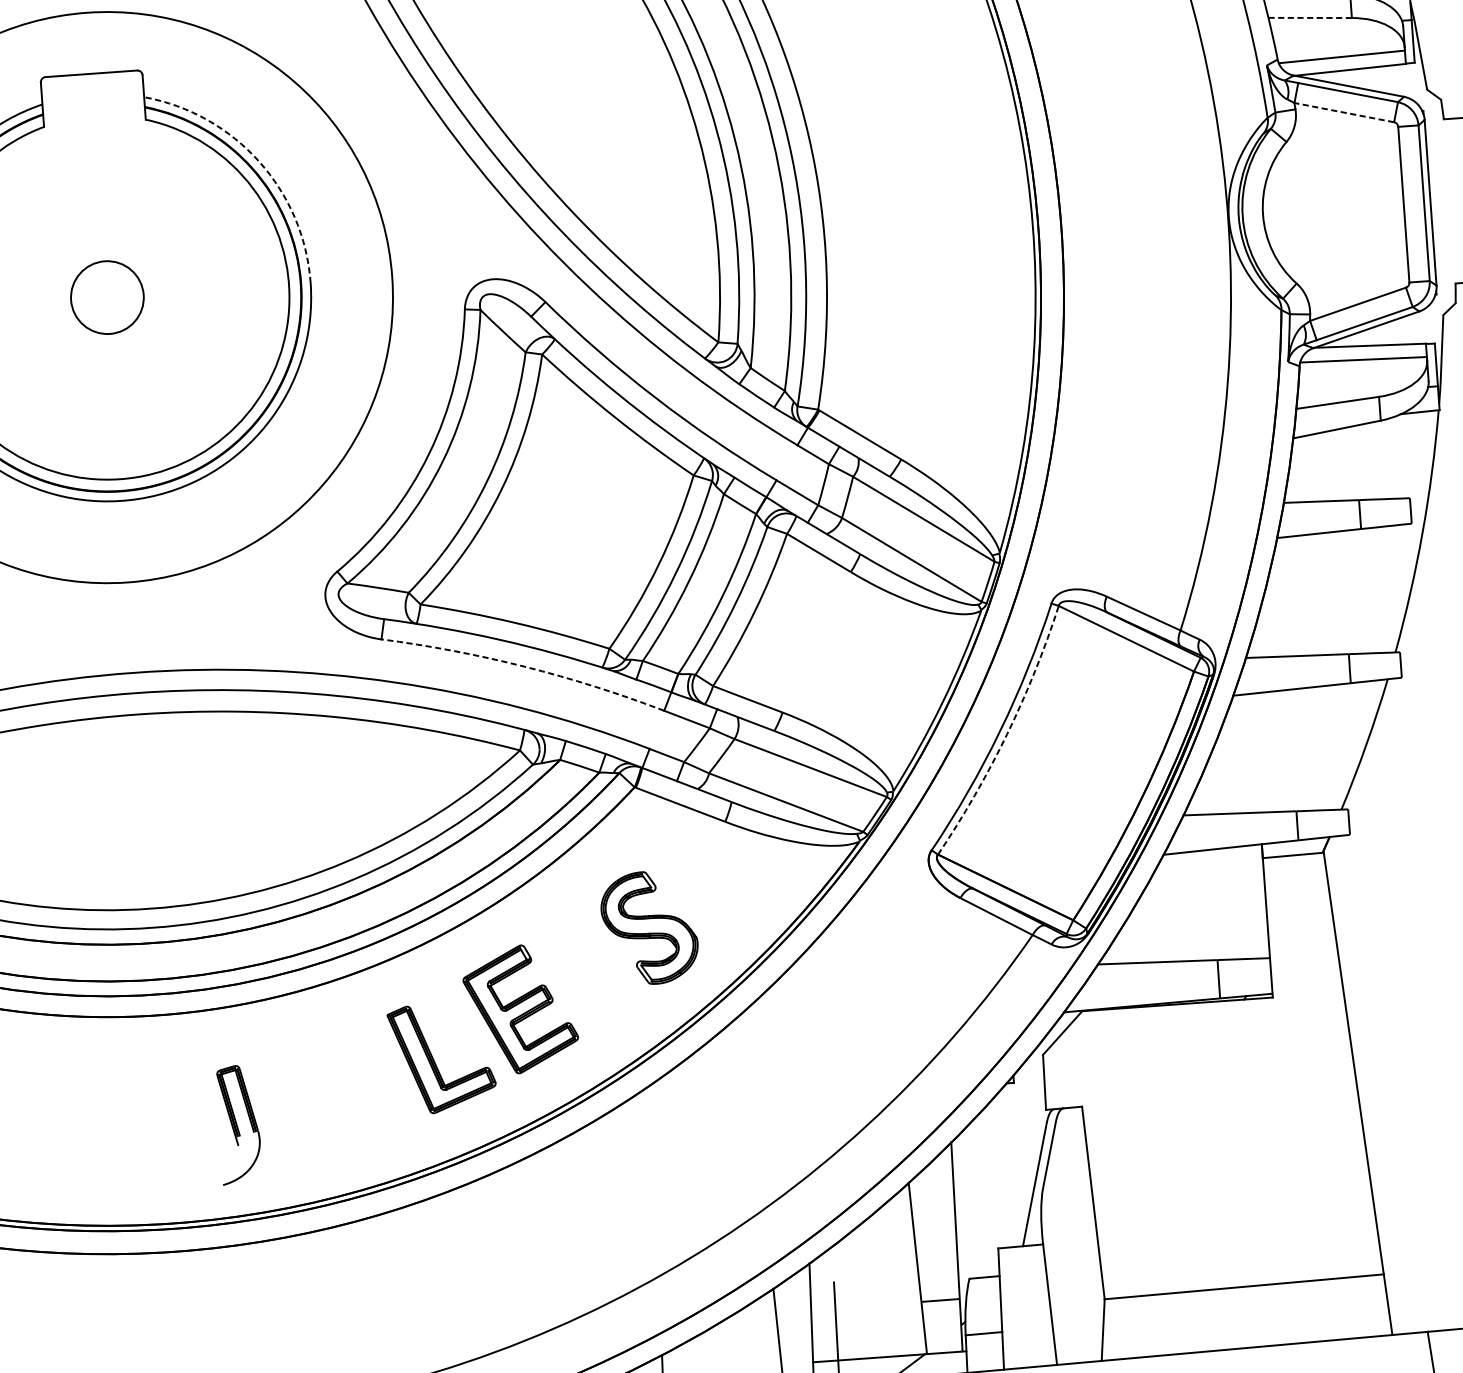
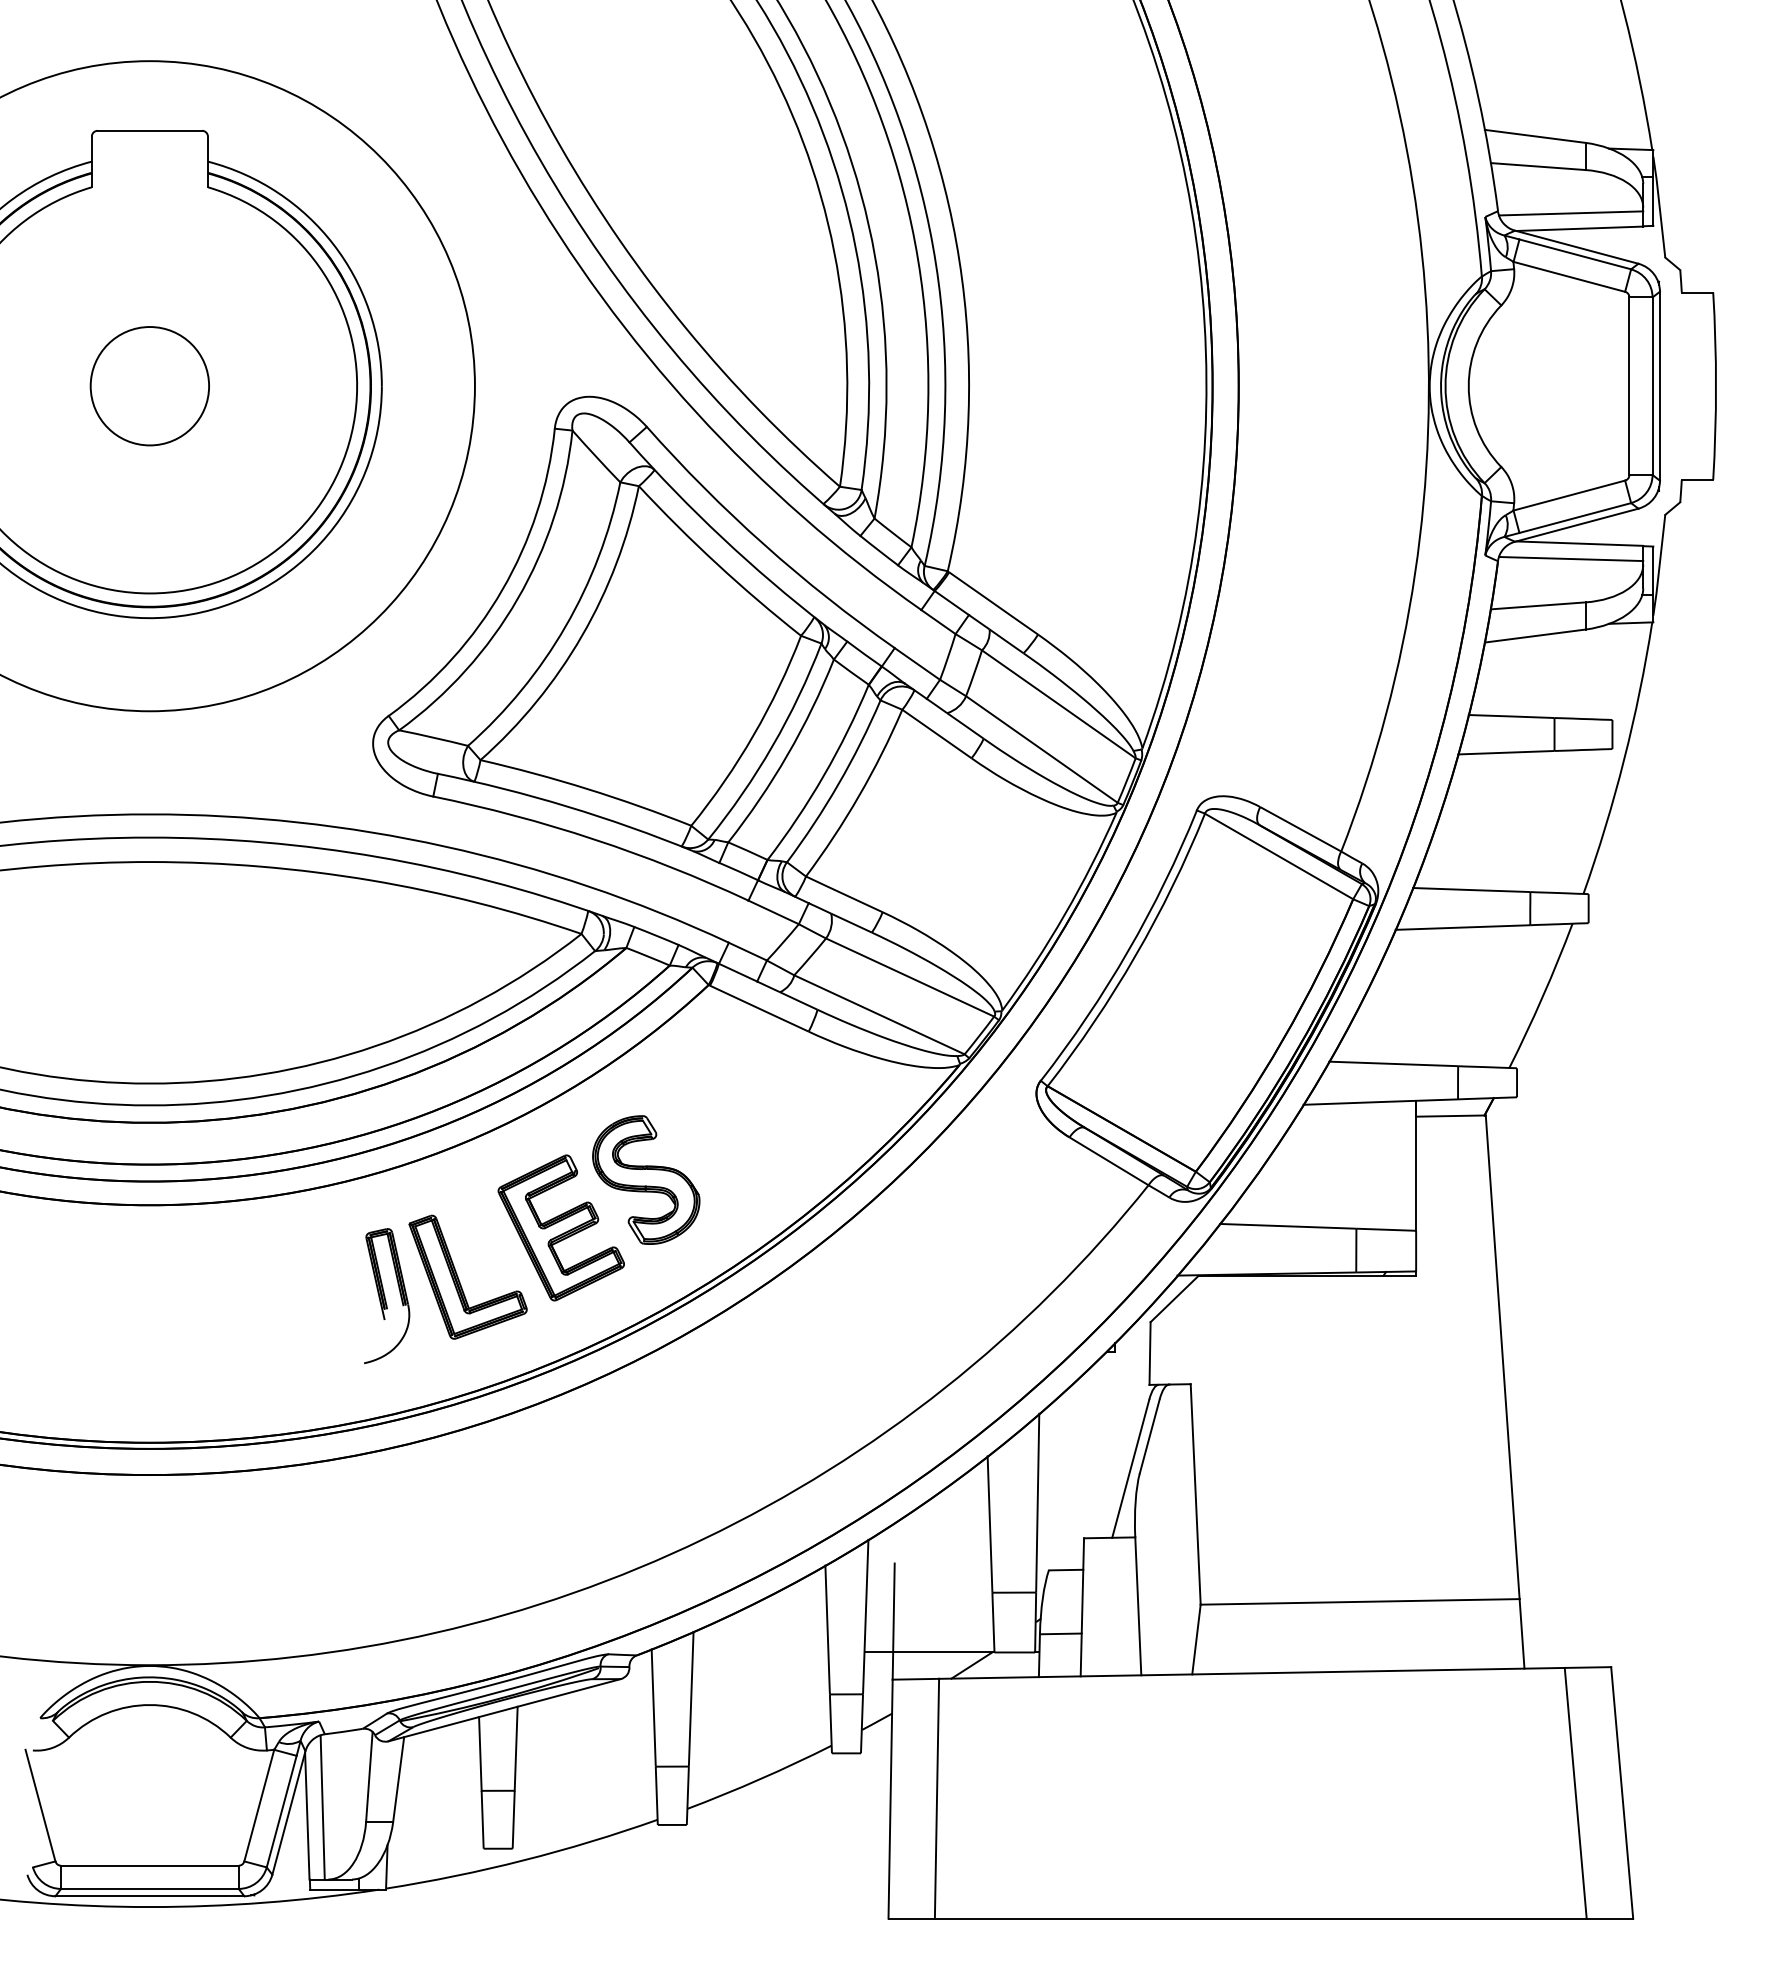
line: (1309, 17) -> (1537, 166), dashed -> solid
line: (1344, 112) -> (1569, 276), dashed -> solid
arc: (259, 161) -> (333, 244), dashed -> solid
circle: (107, 297) -> (149, 386), size x1.43
arc: (524, 666) -> (593, 839), dashed -> solid
arc: (1006, 734) -> (1135, 955), dashed -> solid
part: (649, 927) -> (646, 1179), moved
part: (239, 1125) -> (387, 1296), moved

